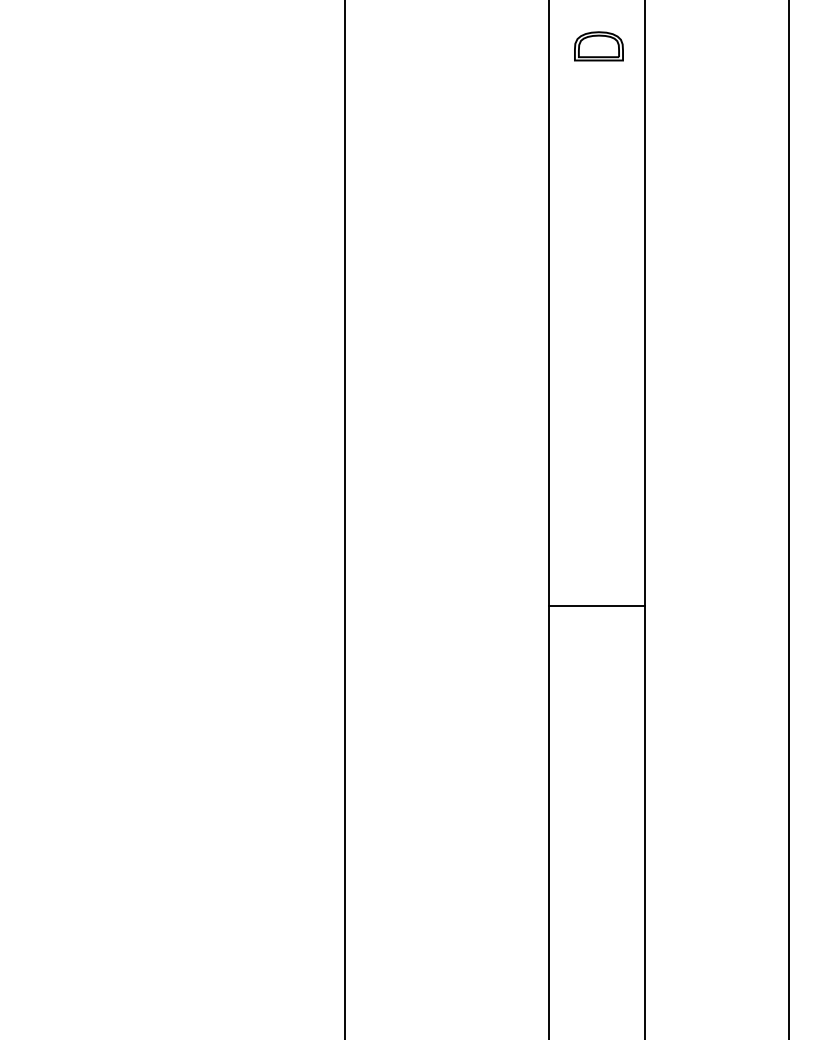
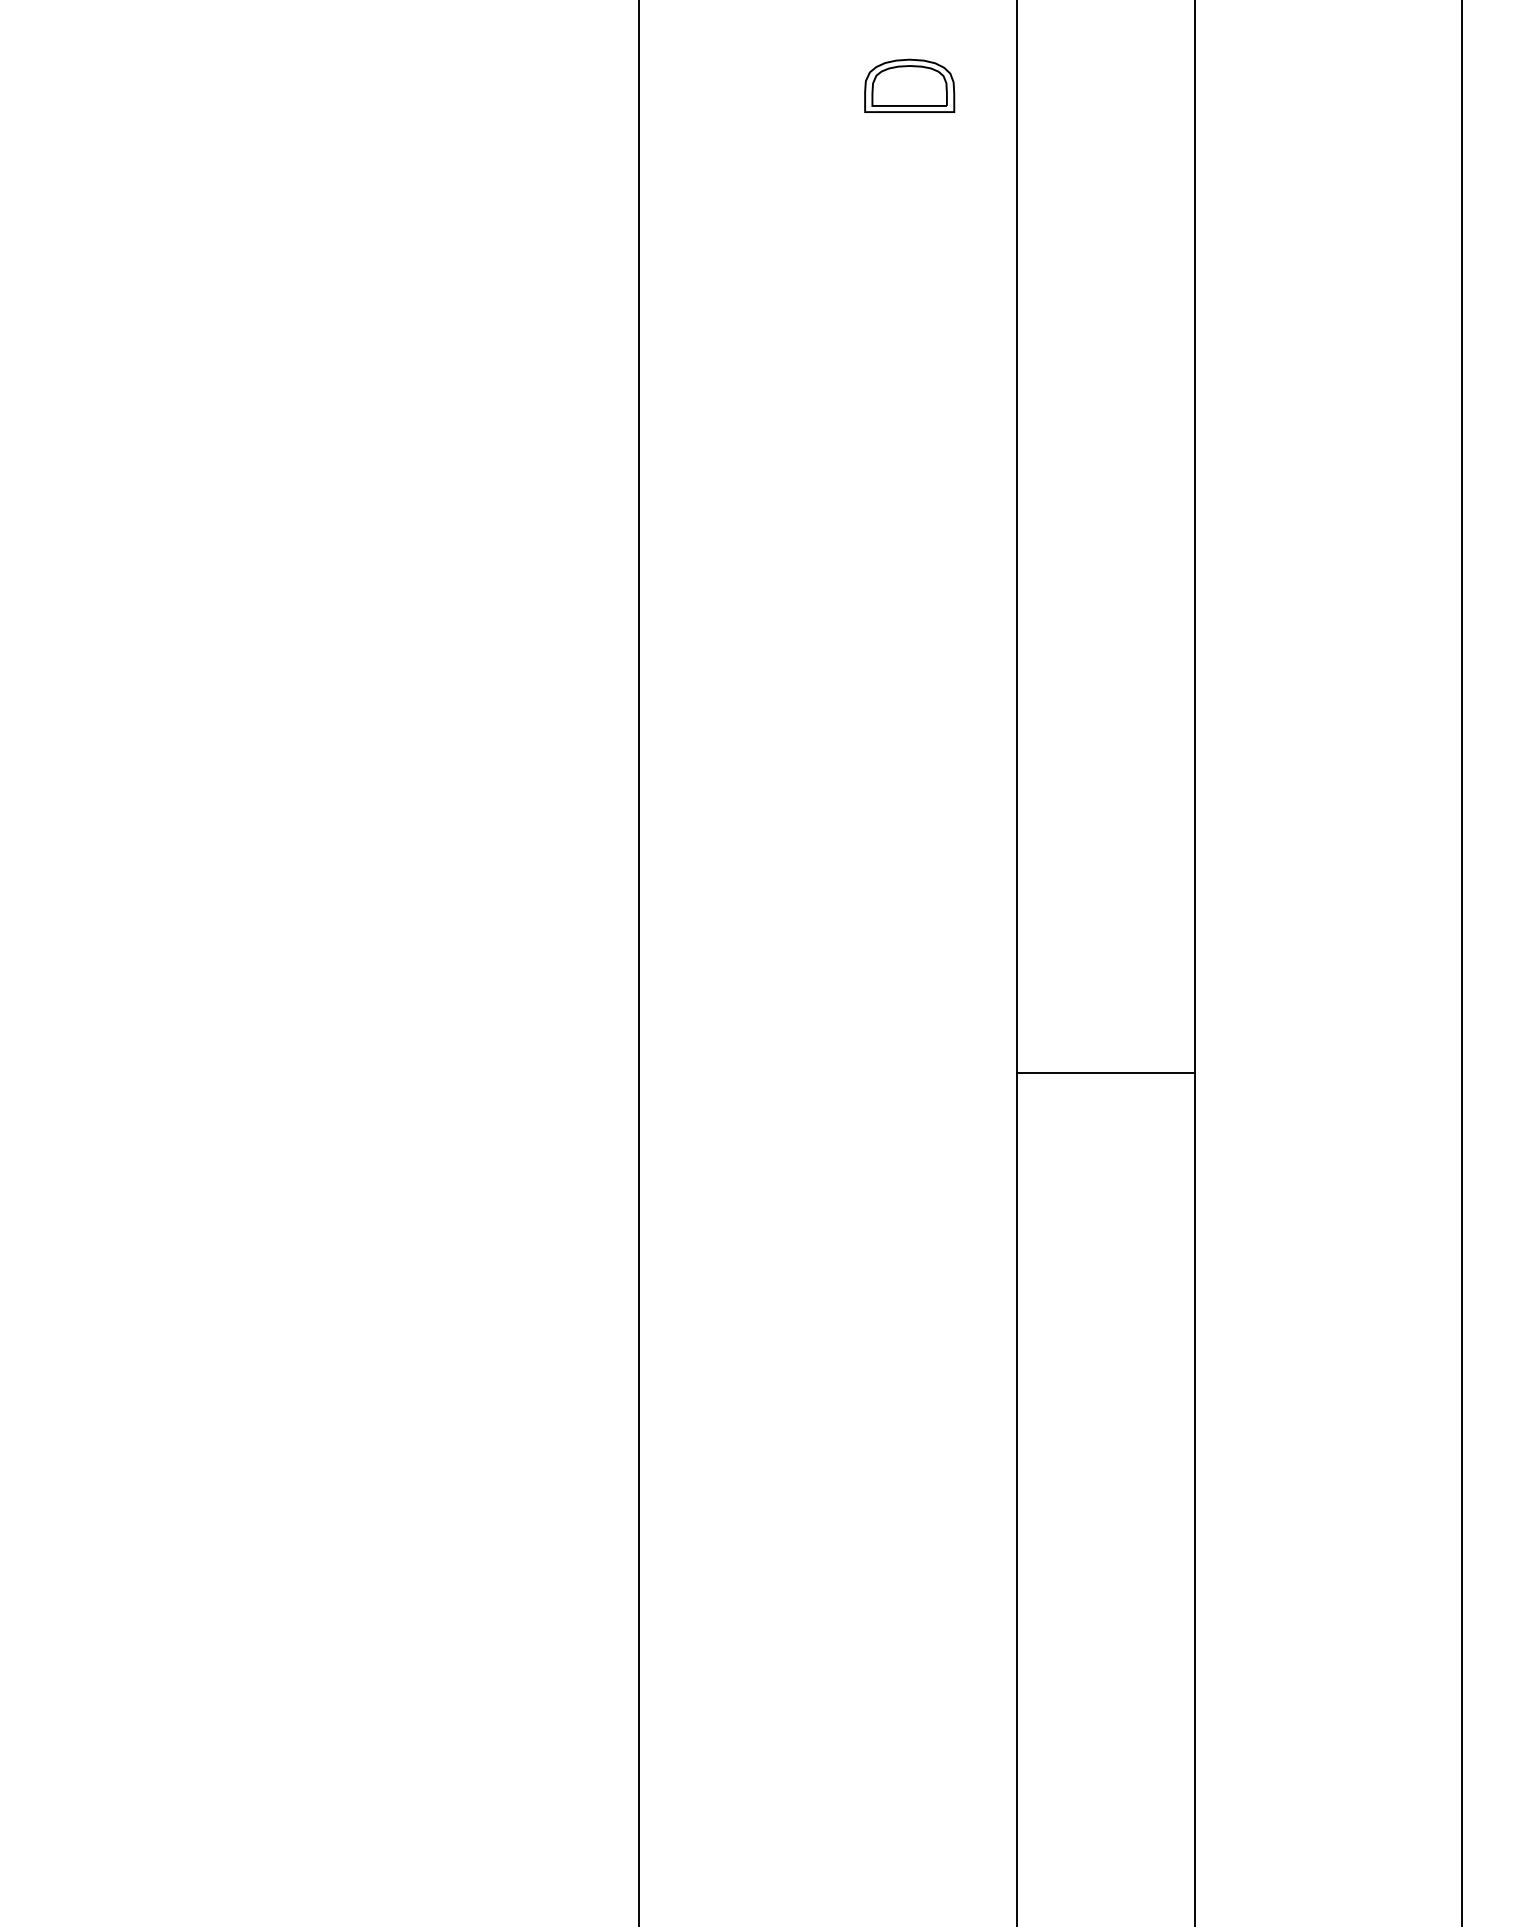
part: (598, 46) -> (908, 86), moved
line: (596, 605) -> (1105, 1071), moved

